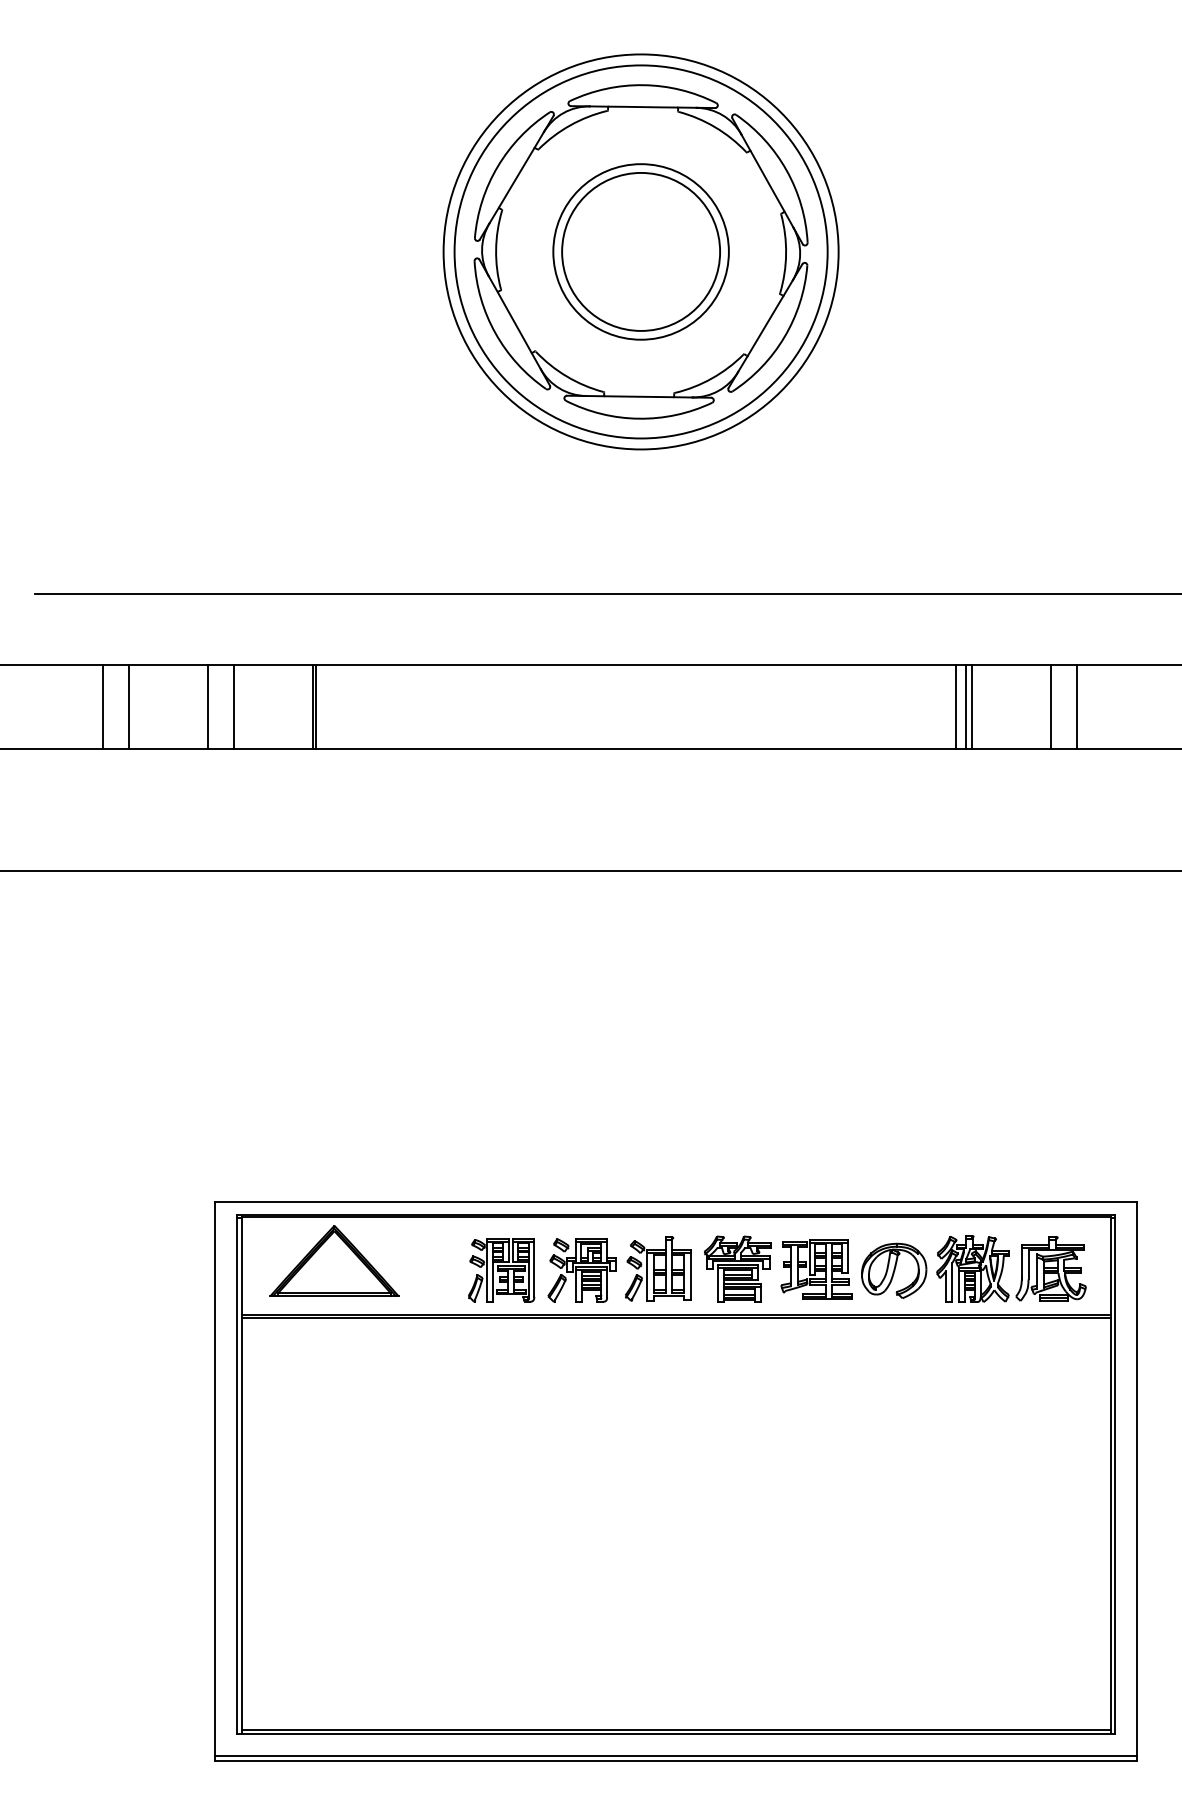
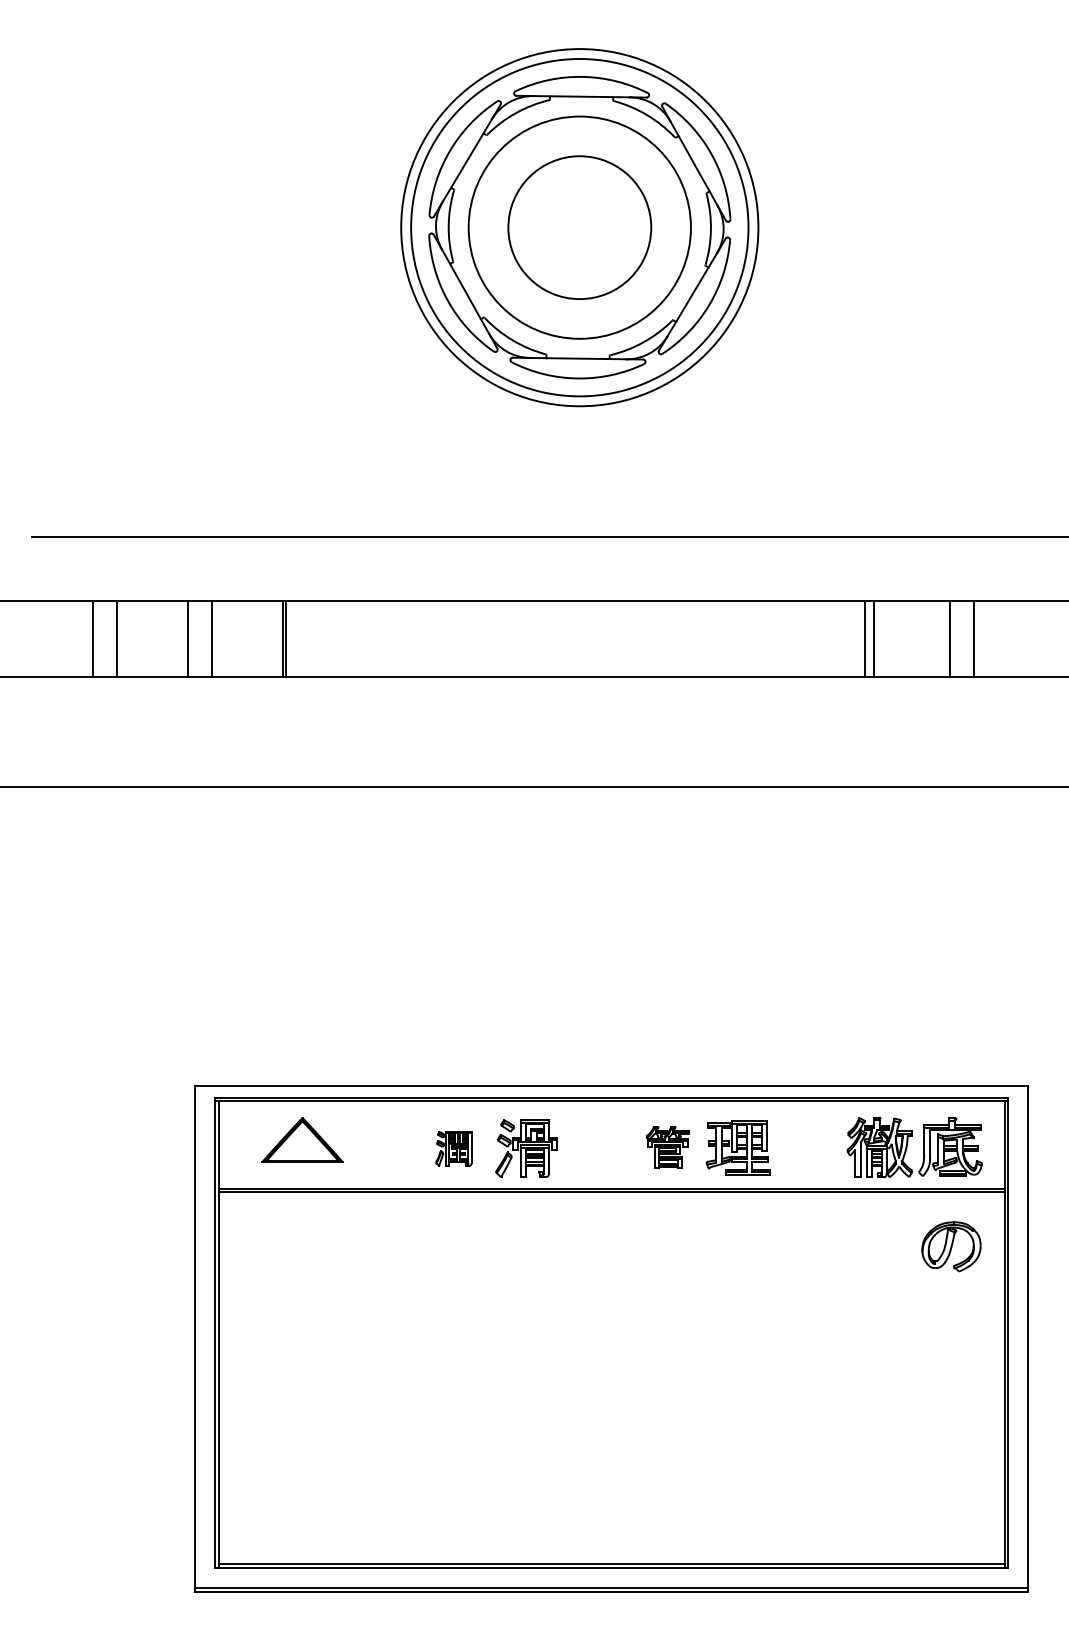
circle: (640, 251) -> (579, 227), size x1.4
line: (971, 706) -> (878, 638), removed
part: (334, 1260) -> (302, 1139), size x0.7
part: (658, 1268) -> (595, 1146), removed
part: (737, 1268) -> (666, 1146), size x0.7
part: (501, 1270) -> (453, 1148), size x0.6
part: (894, 1270) -> (951, 1246), moved

